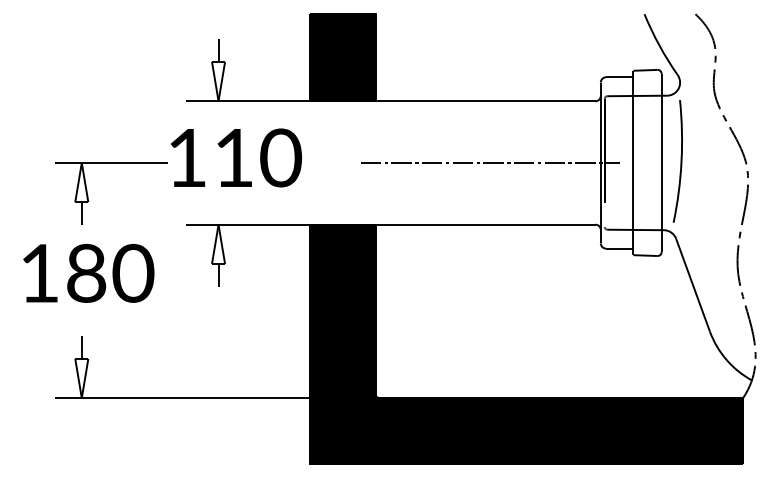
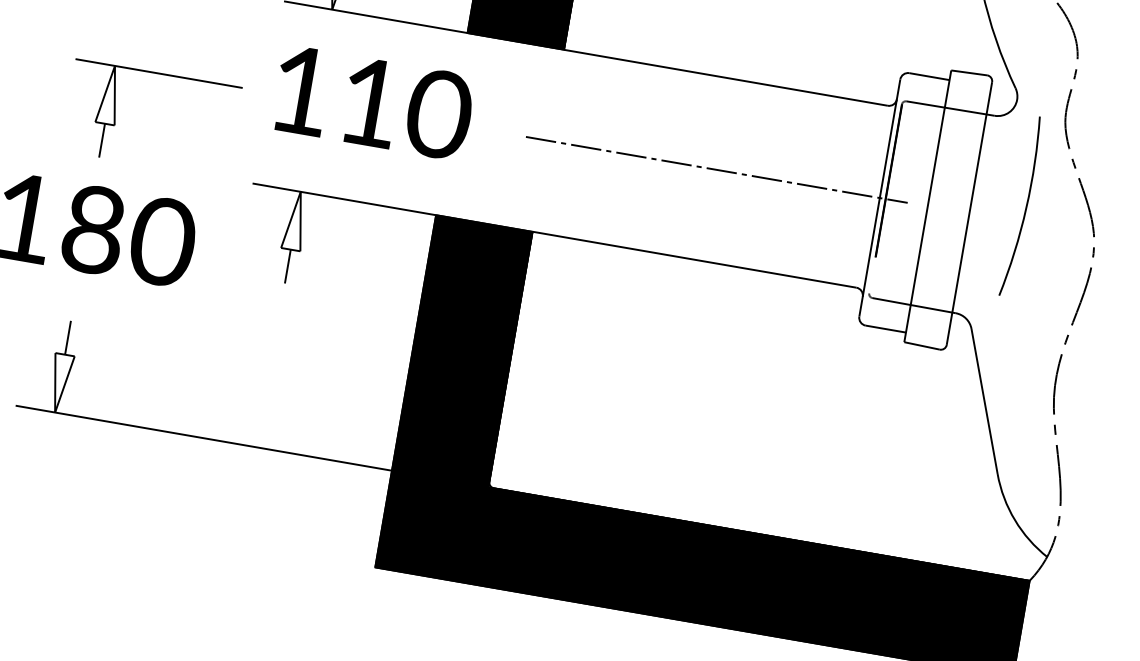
text: (236, 157) -> (373, 102), moved
part: (677, 161) -> (1020, 206), moved

